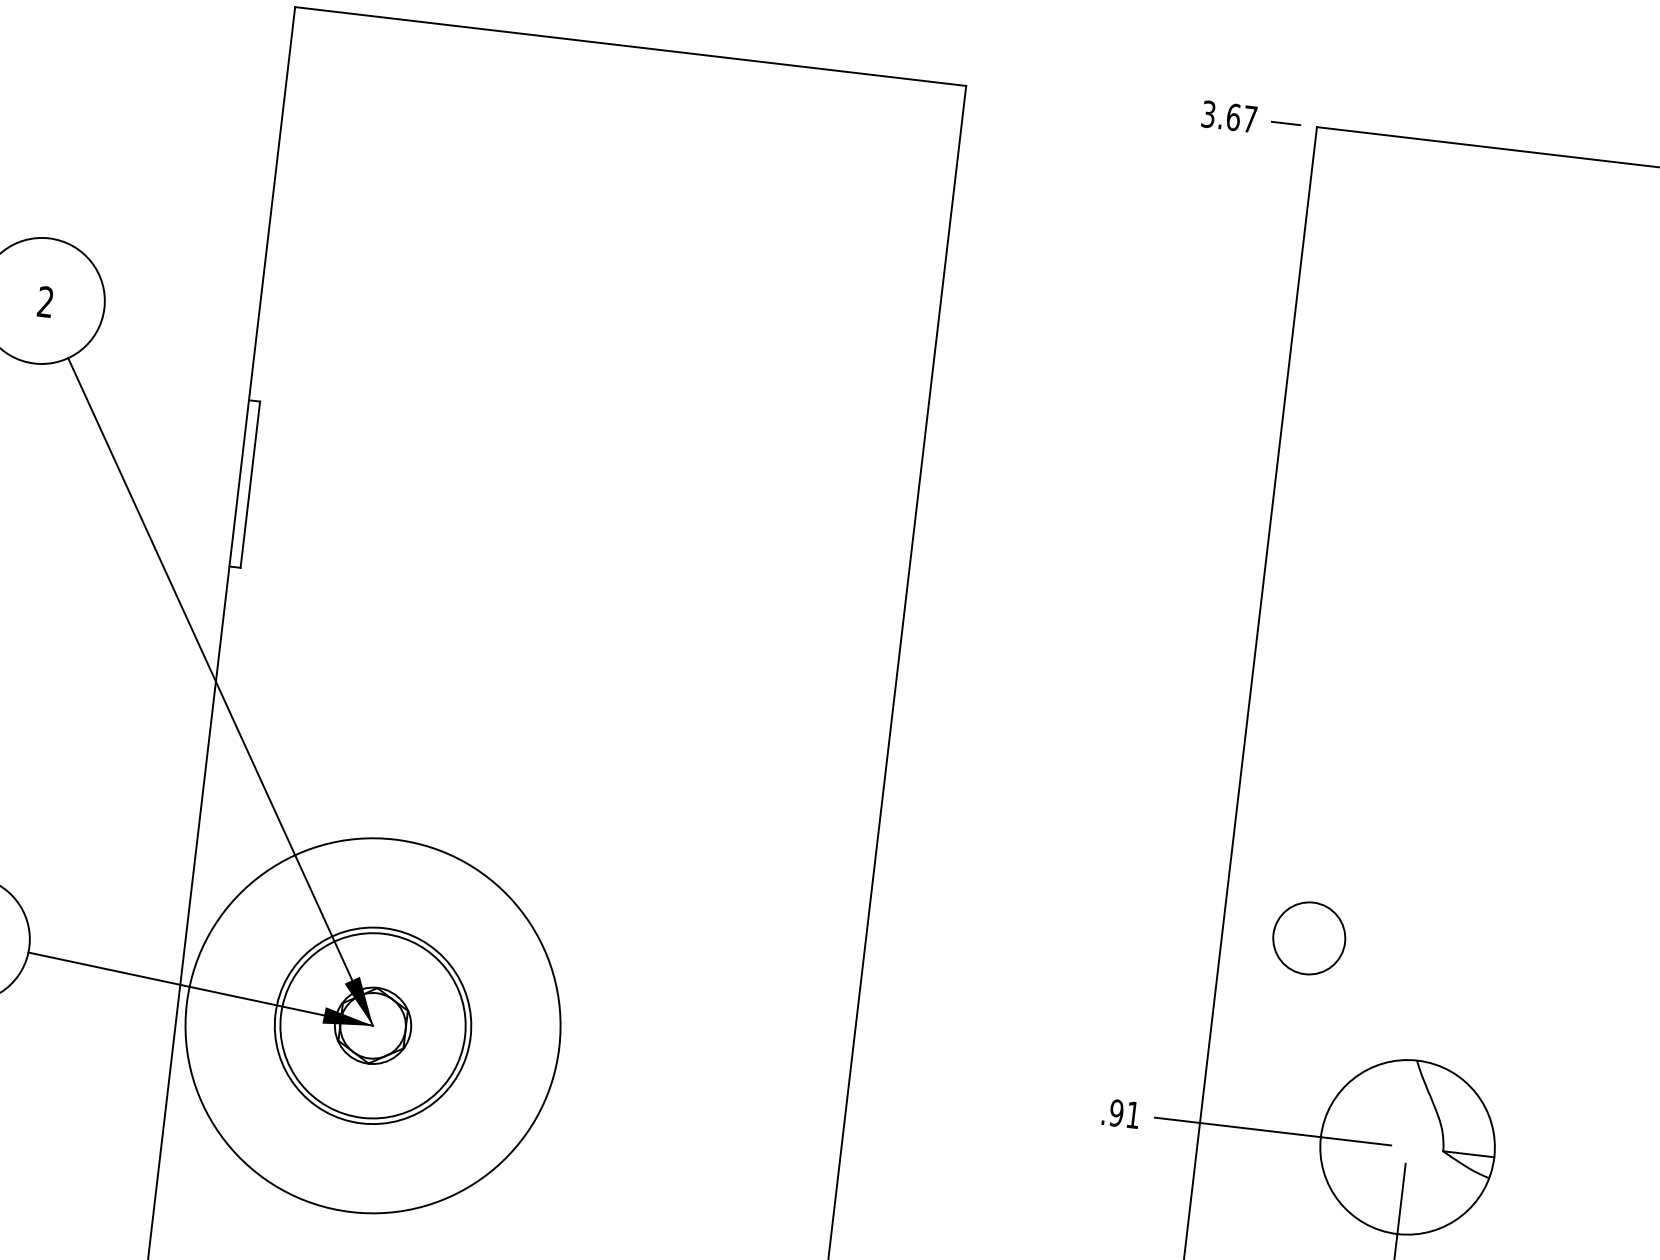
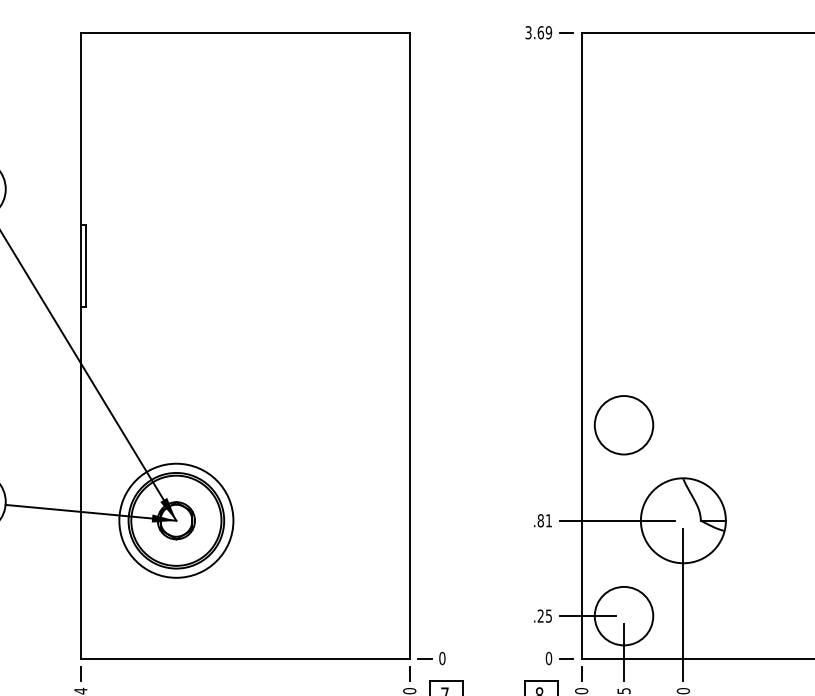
text: (1249, 118) -> (548, 32), 3.67 -> 3.69
circle: (1308, 938) -> (623, 425), size x1.67
circle: (373, 1025) -> (176, 520), size x0.62
text: (1116, 1112) -> (540, 520), .91 -> .81

